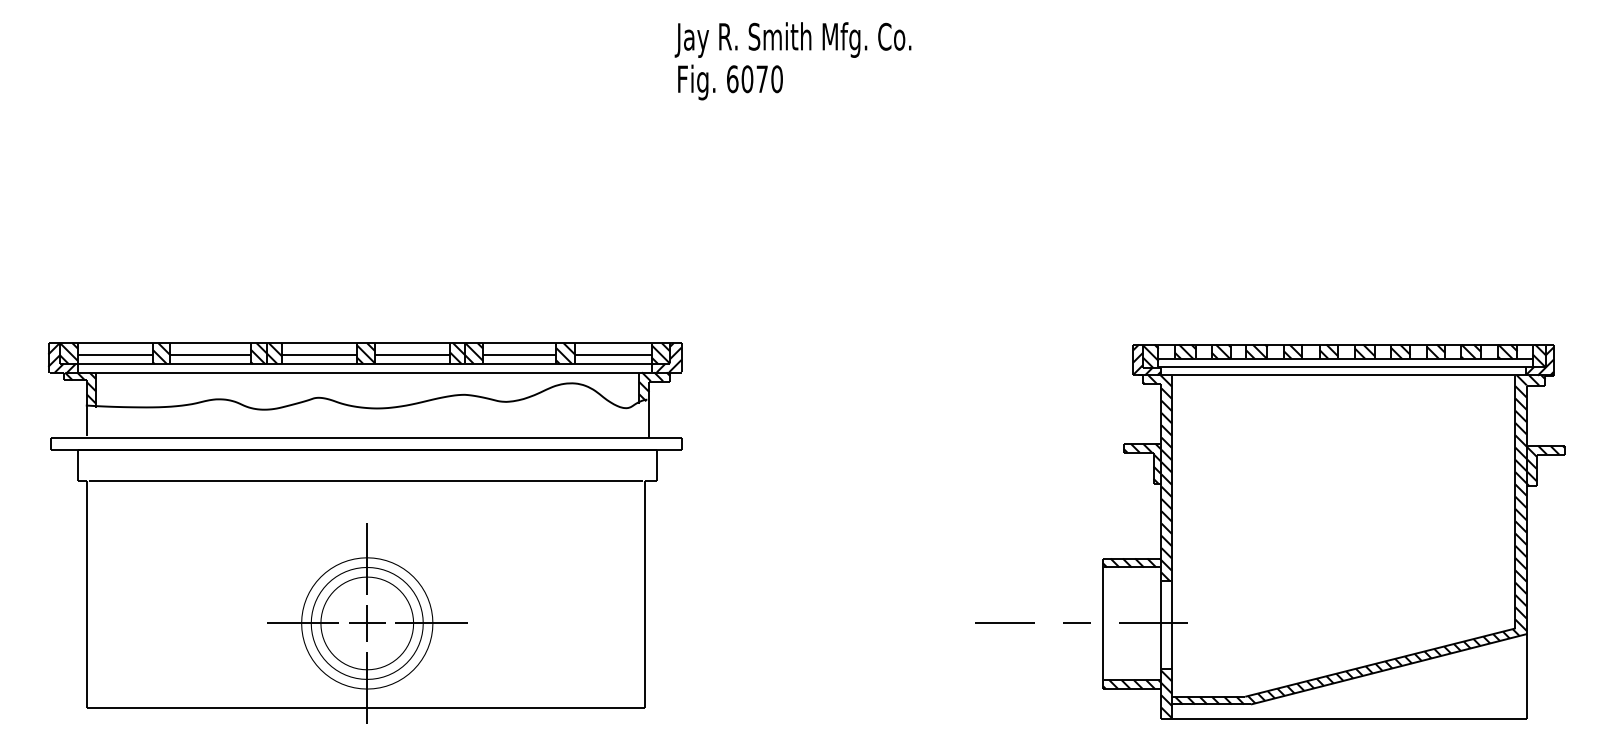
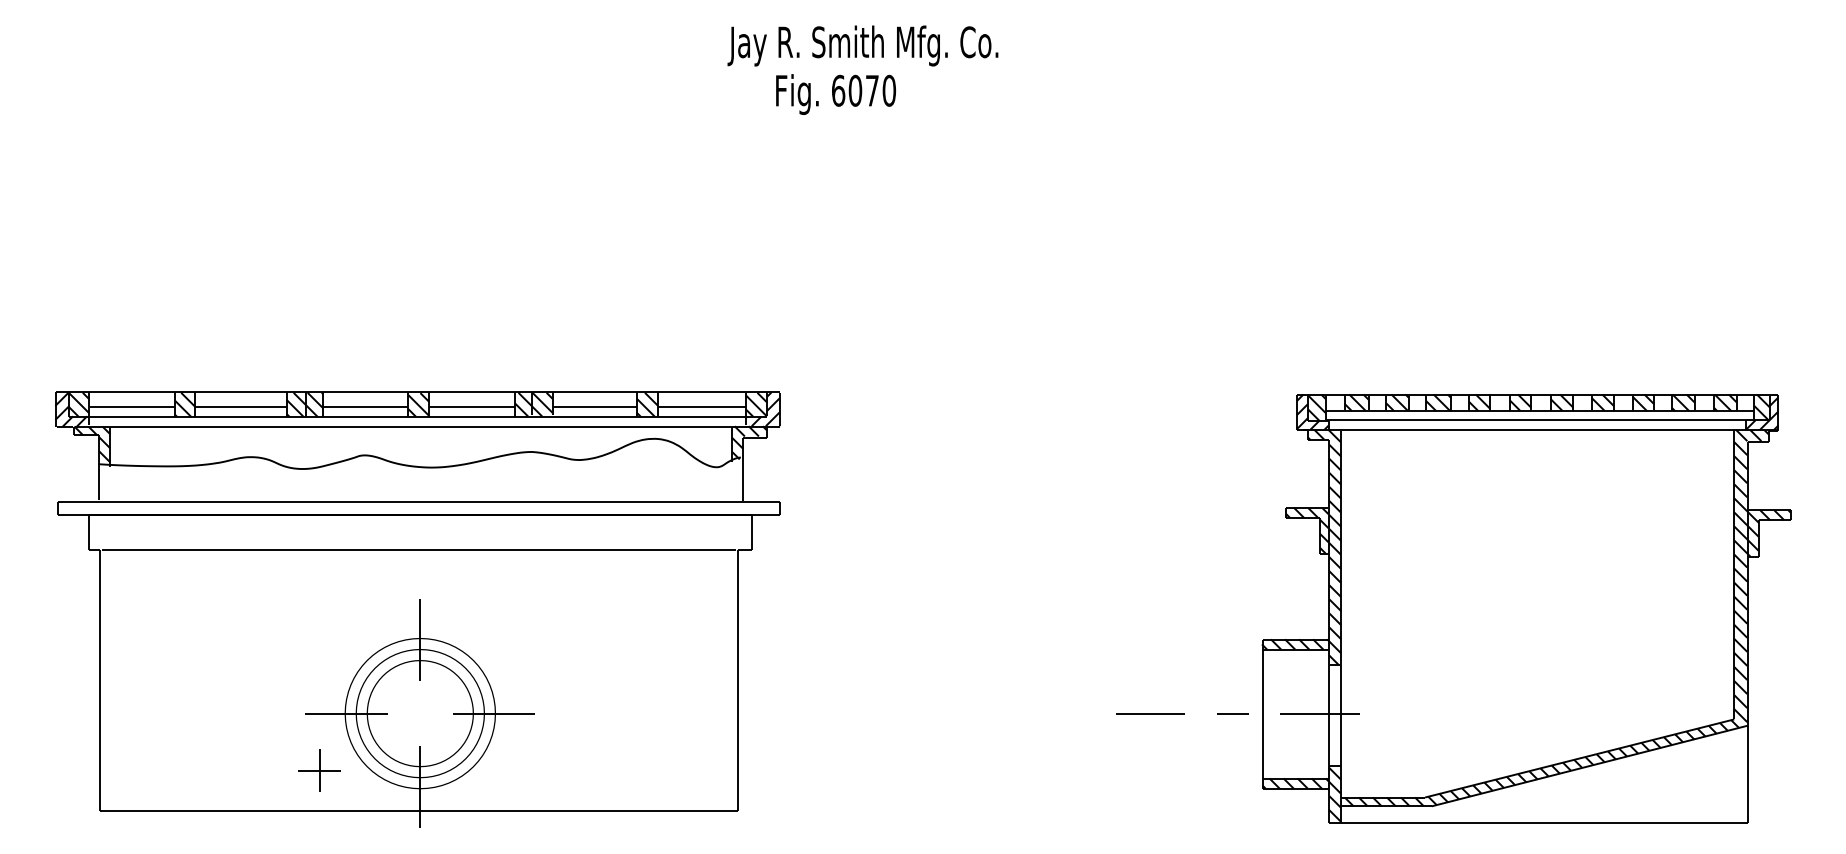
text: (792, 39) -> (862, 45), moved
part: (367, 623) -> (319, 770), moved

